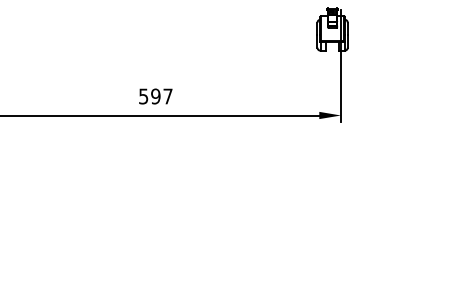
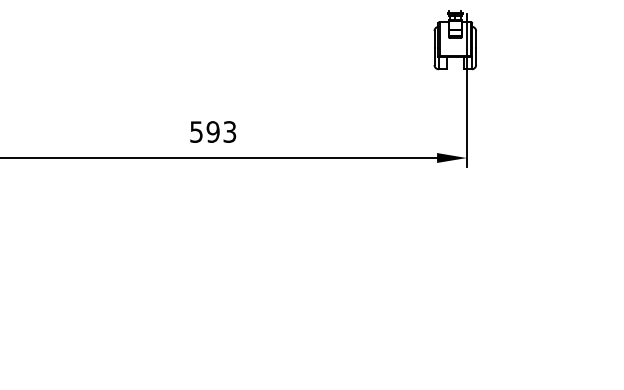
text: (167, 96) -> (229, 131), 597 -> 593

